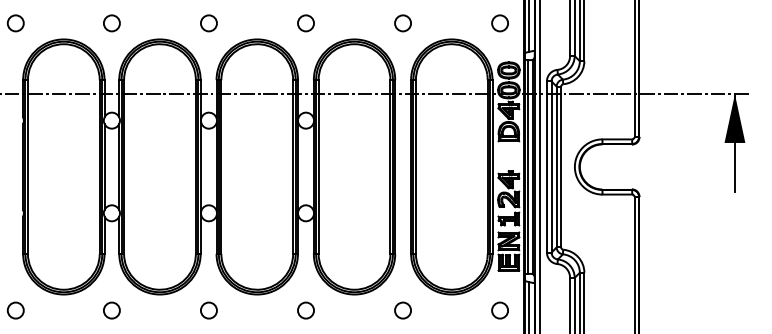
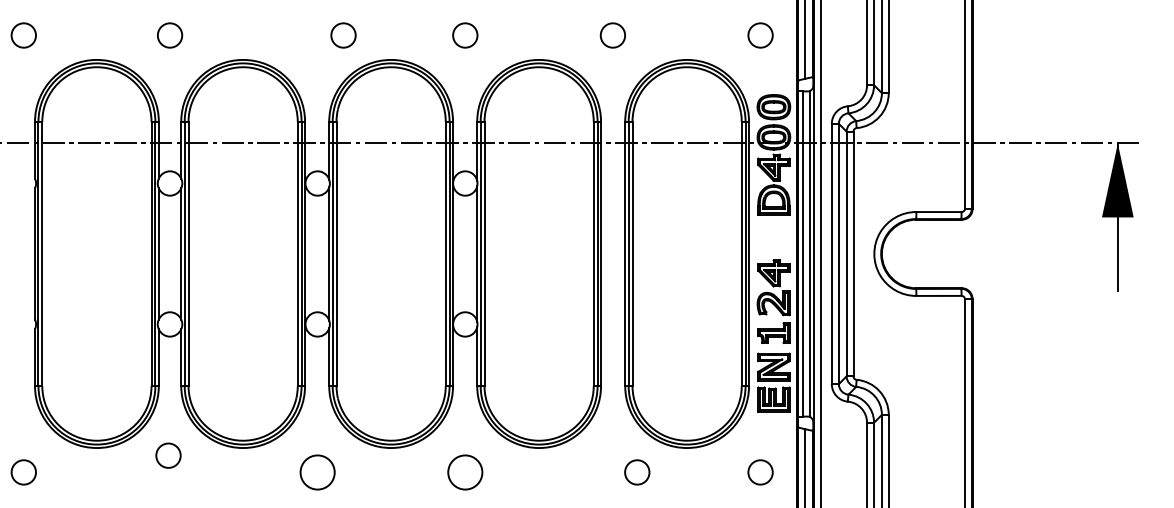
circle: (208, 23) -> (342, 35), moved
circle: (111, 310) -> (167, 455), moved
circle: (208, 310) -> (316, 472), size x1.4
circle: (305, 310) -> (464, 472), size x1.4
circle: (402, 310) -> (636, 472), moved

